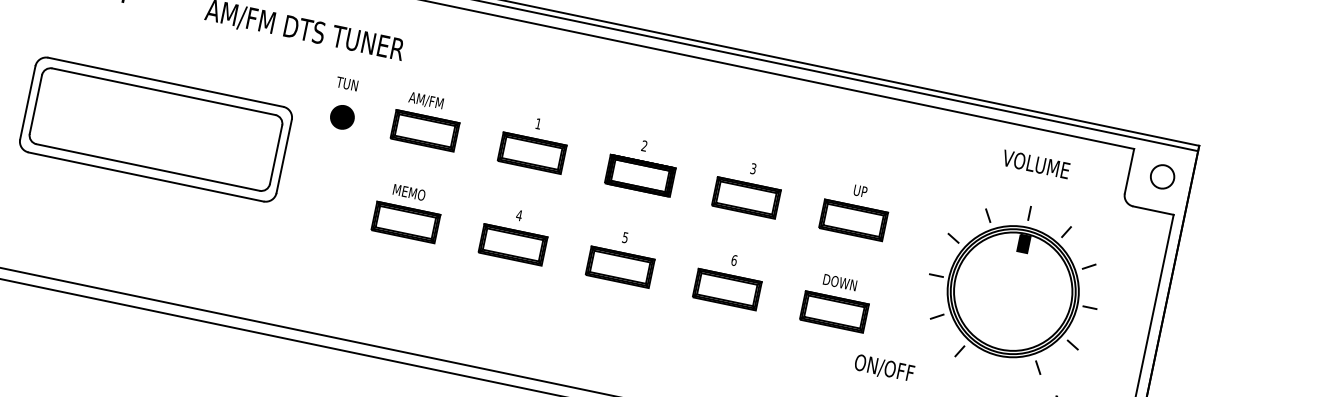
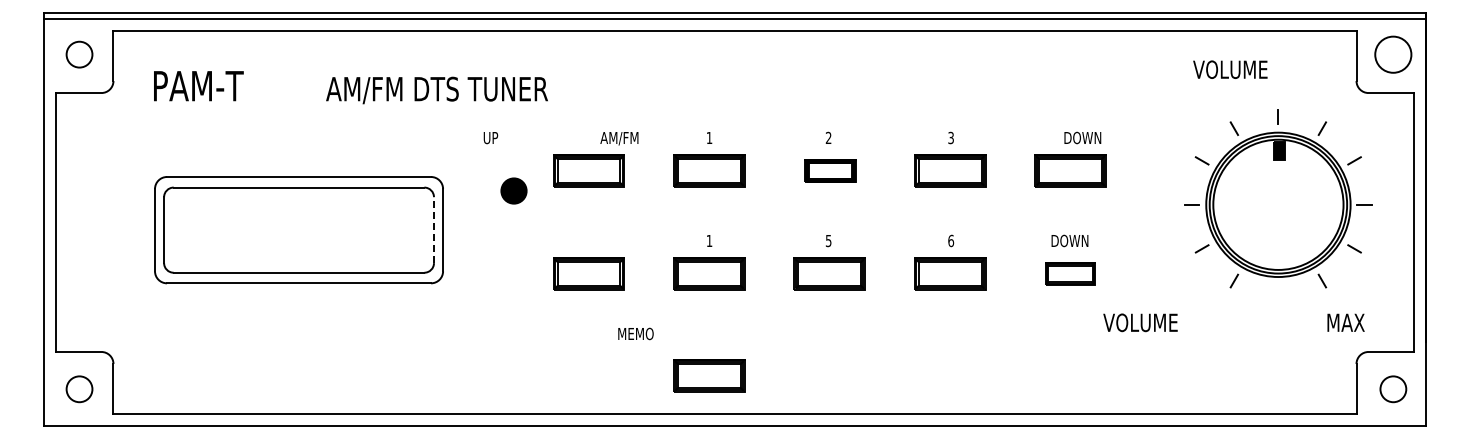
text: (346, 84) -> (494, 138), TUN -> UP
text: (426, 100) -> (619, 138), moved
part: (342, 116) -> (513, 190), moved
line: (276, 155) -> (434, 230), solid -> dashed
text: (1036, 164) -> (1230, 69), moved
part: (640, 175) -> (830, 170), size x0.7
circle: (1162, 176) -> (1393, 54), size x1.4
text: (409, 192) -> (635, 333), moved
text: (870, 192) -> (1082, 137), UP -> DOWN
text: (519, 215) -> (709, 240), 4 -> 1
part: (1014, 286) -> (1278, 198), moved
part: (834, 311) -> (1070, 273), size x0.7
part: (494, 335) -> (709, 375), added
text: (887, 369) -> (1140, 323), ON/OFF -> VOLUME

